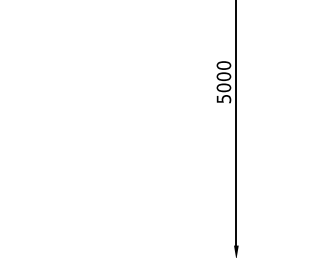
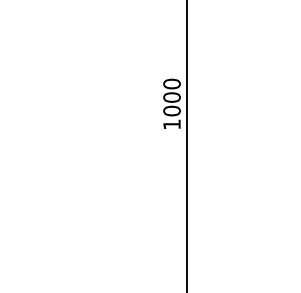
text: (223, 99) -> (171, 125), 5000 -> 1000

